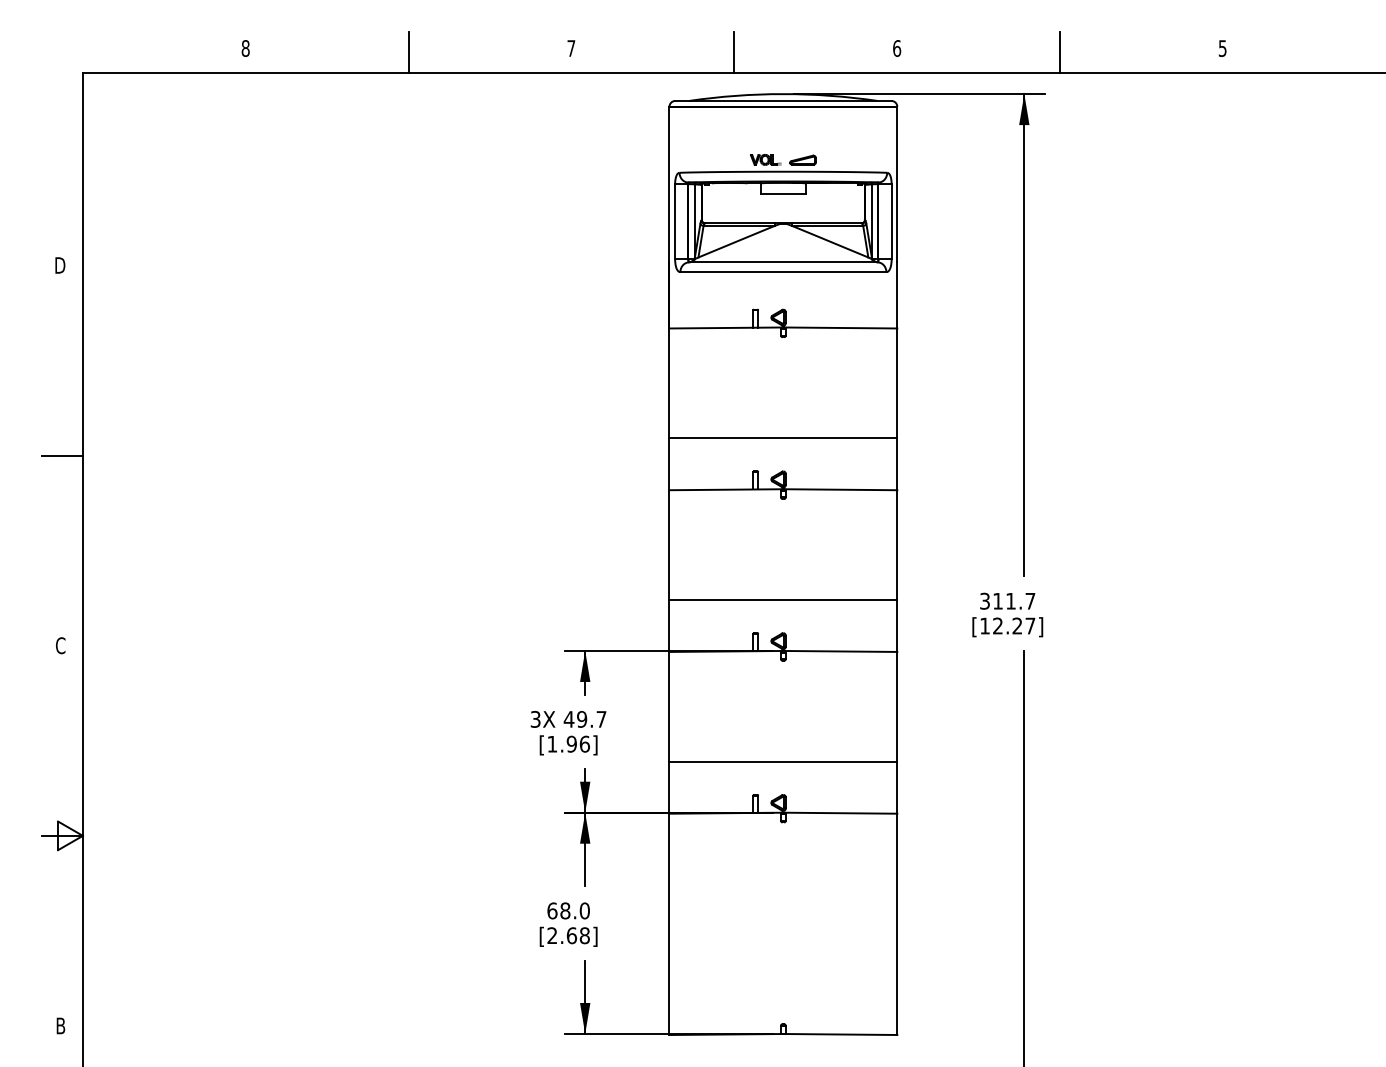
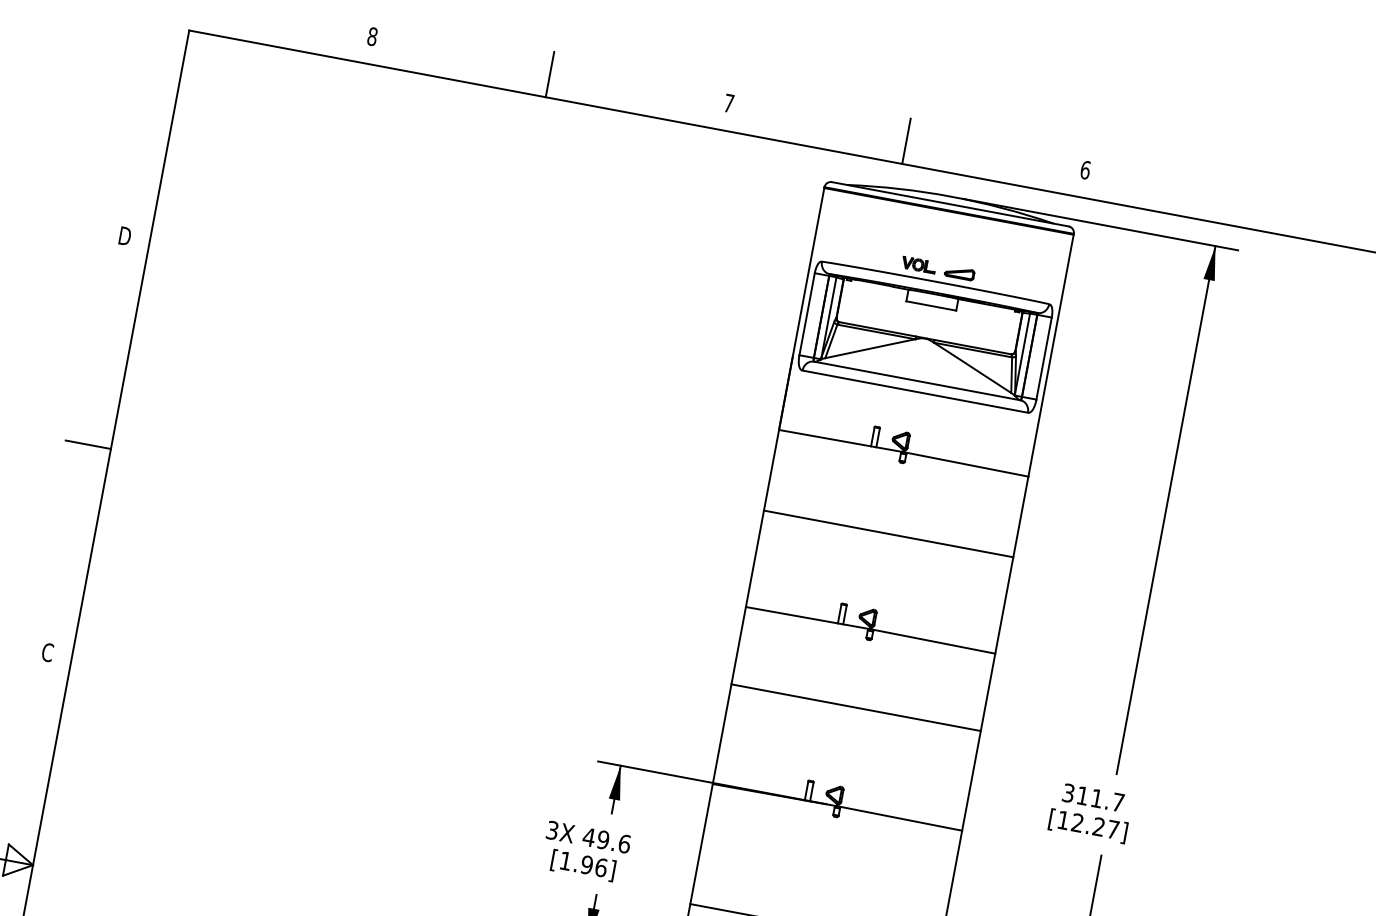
line: (1059, 52) -> (1262, 207), removed
line: (783, 438) -> (888, 534), moved
line: (783, 599) -> (856, 707), moved
text: (601, 719) -> (624, 844), 49.7 -> 49.6

